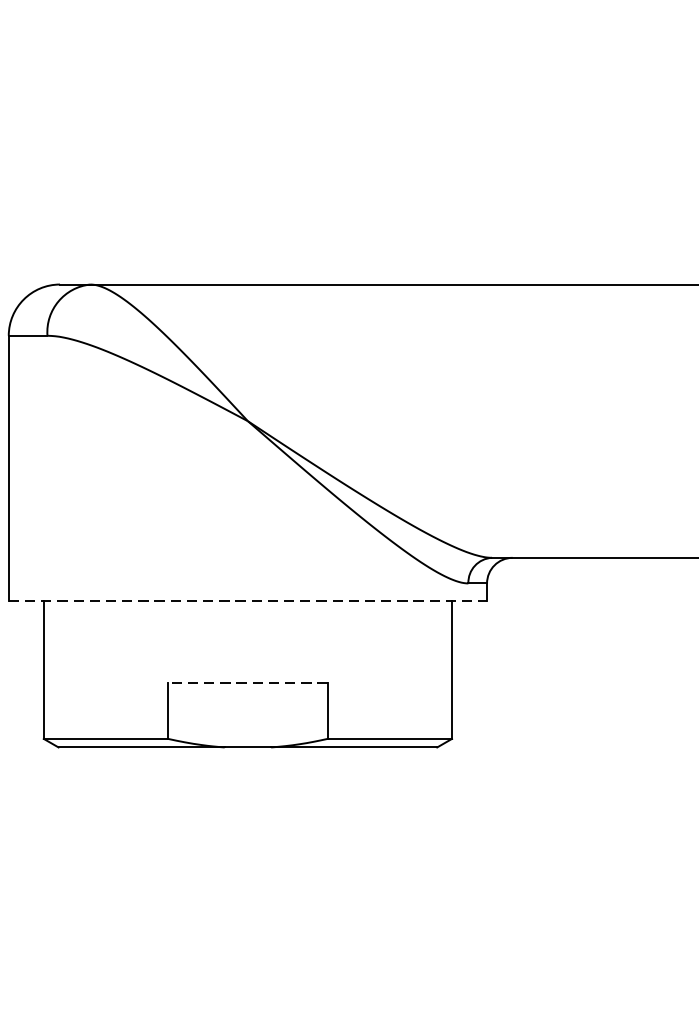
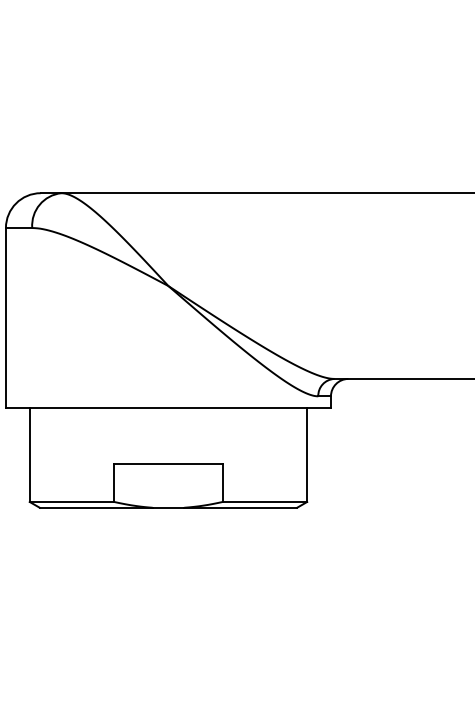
line: (247, 599) -> (168, 407), dashed -> solid
line: (246, 682) -> (167, 463), dashed -> solid

